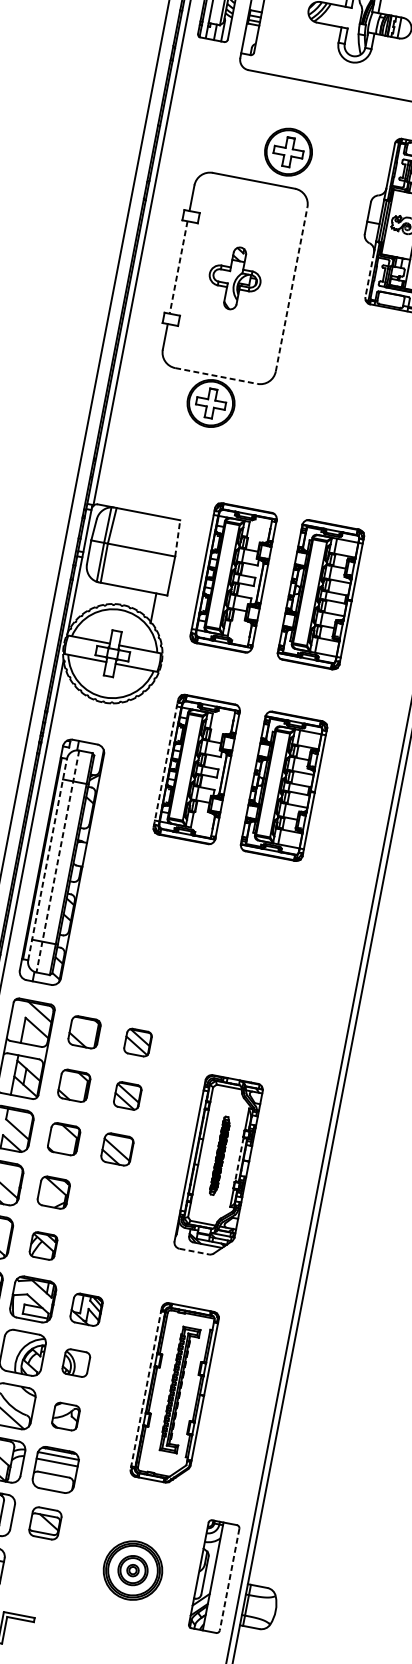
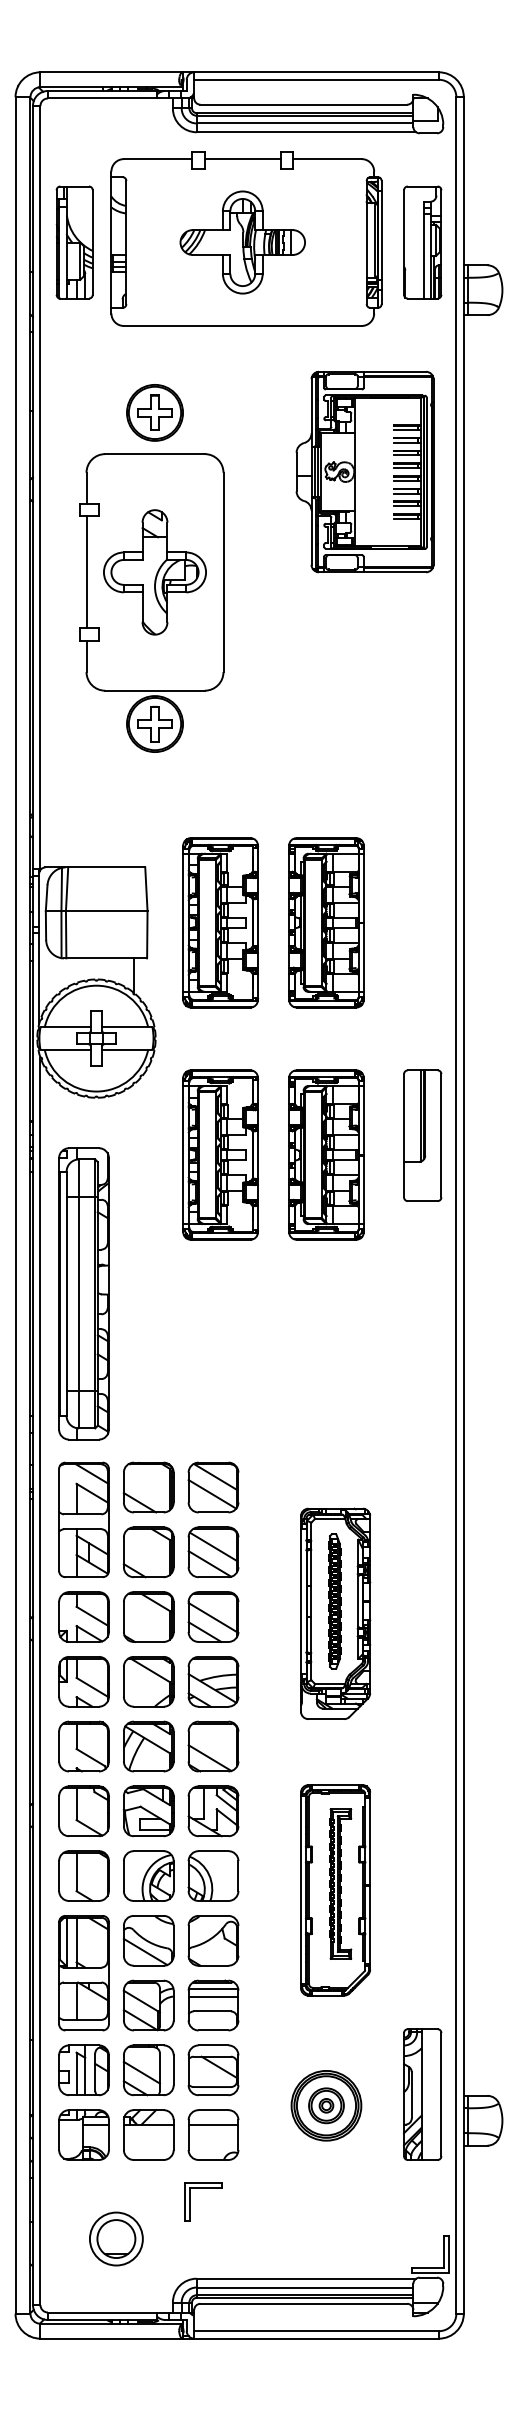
part: (288, 151) -> (154, 412), moved
line: (178, 267) -> (86, 572), dashed -> solid
line: (369, 275) -> (311, 538), dashed -> solid
part: (234, 278) -> (154, 572), size x1.67
line: (291, 289) -> (223, 572), dashed -> solid
line: (216, 375) -> (155, 690), dashed -> solid
line: (177, 538) -> (146, 889), dashed -> solid
line: (166, 763) -> (183, 1154), dashed -> solid
part: (366, 785) -> (422, 1135), added
line: (47, 859) -> (66, 1293), dashed -> solid
line: (58, 862) -> (79, 1294), dashed -> solid
part: (84, 1032) -> (148, 1487), size x1.43
part: (138, 1042) -> (213, 1487), size x1.67
part: (74, 1085) -> (148, 1552), size x1.43
part: (127, 1095) -> (213, 1551), size x1.67
part: (63, 1138) -> (148, 1616), size x1.43
part: (117, 1149) -> (213, 1616), size x1.43
part: (219, 1155) -> (334, 1601), size x1.43
line: (239, 1159) -> (358, 1601), dashed -> solid
part: (53, 1192) -> (148, 1681), size x1.43
part: (107, 1202) -> (213, 1681), added
part: (43, 1245) -> (148, 1746), size x1.67
line: (194, 1251) -> (326, 1719), dashed -> solid
part: (96, 1256) -> (213, 1746), added
part: (86, 1309) -> (213, 1811), size x1.43
part: (76, 1362) -> (213, 1875), size x1.67
line: (145, 1388) -> (300, 1890), dashed -> solid
part: (66, 1416) -> (213, 1940), size x1.67
part: (45, 1523) -> (213, 2070), size x1.43
part: (35, 1576) -> (213, 2134), added
line: (229, 1579) -> (441, 2094), dashed -> solid

